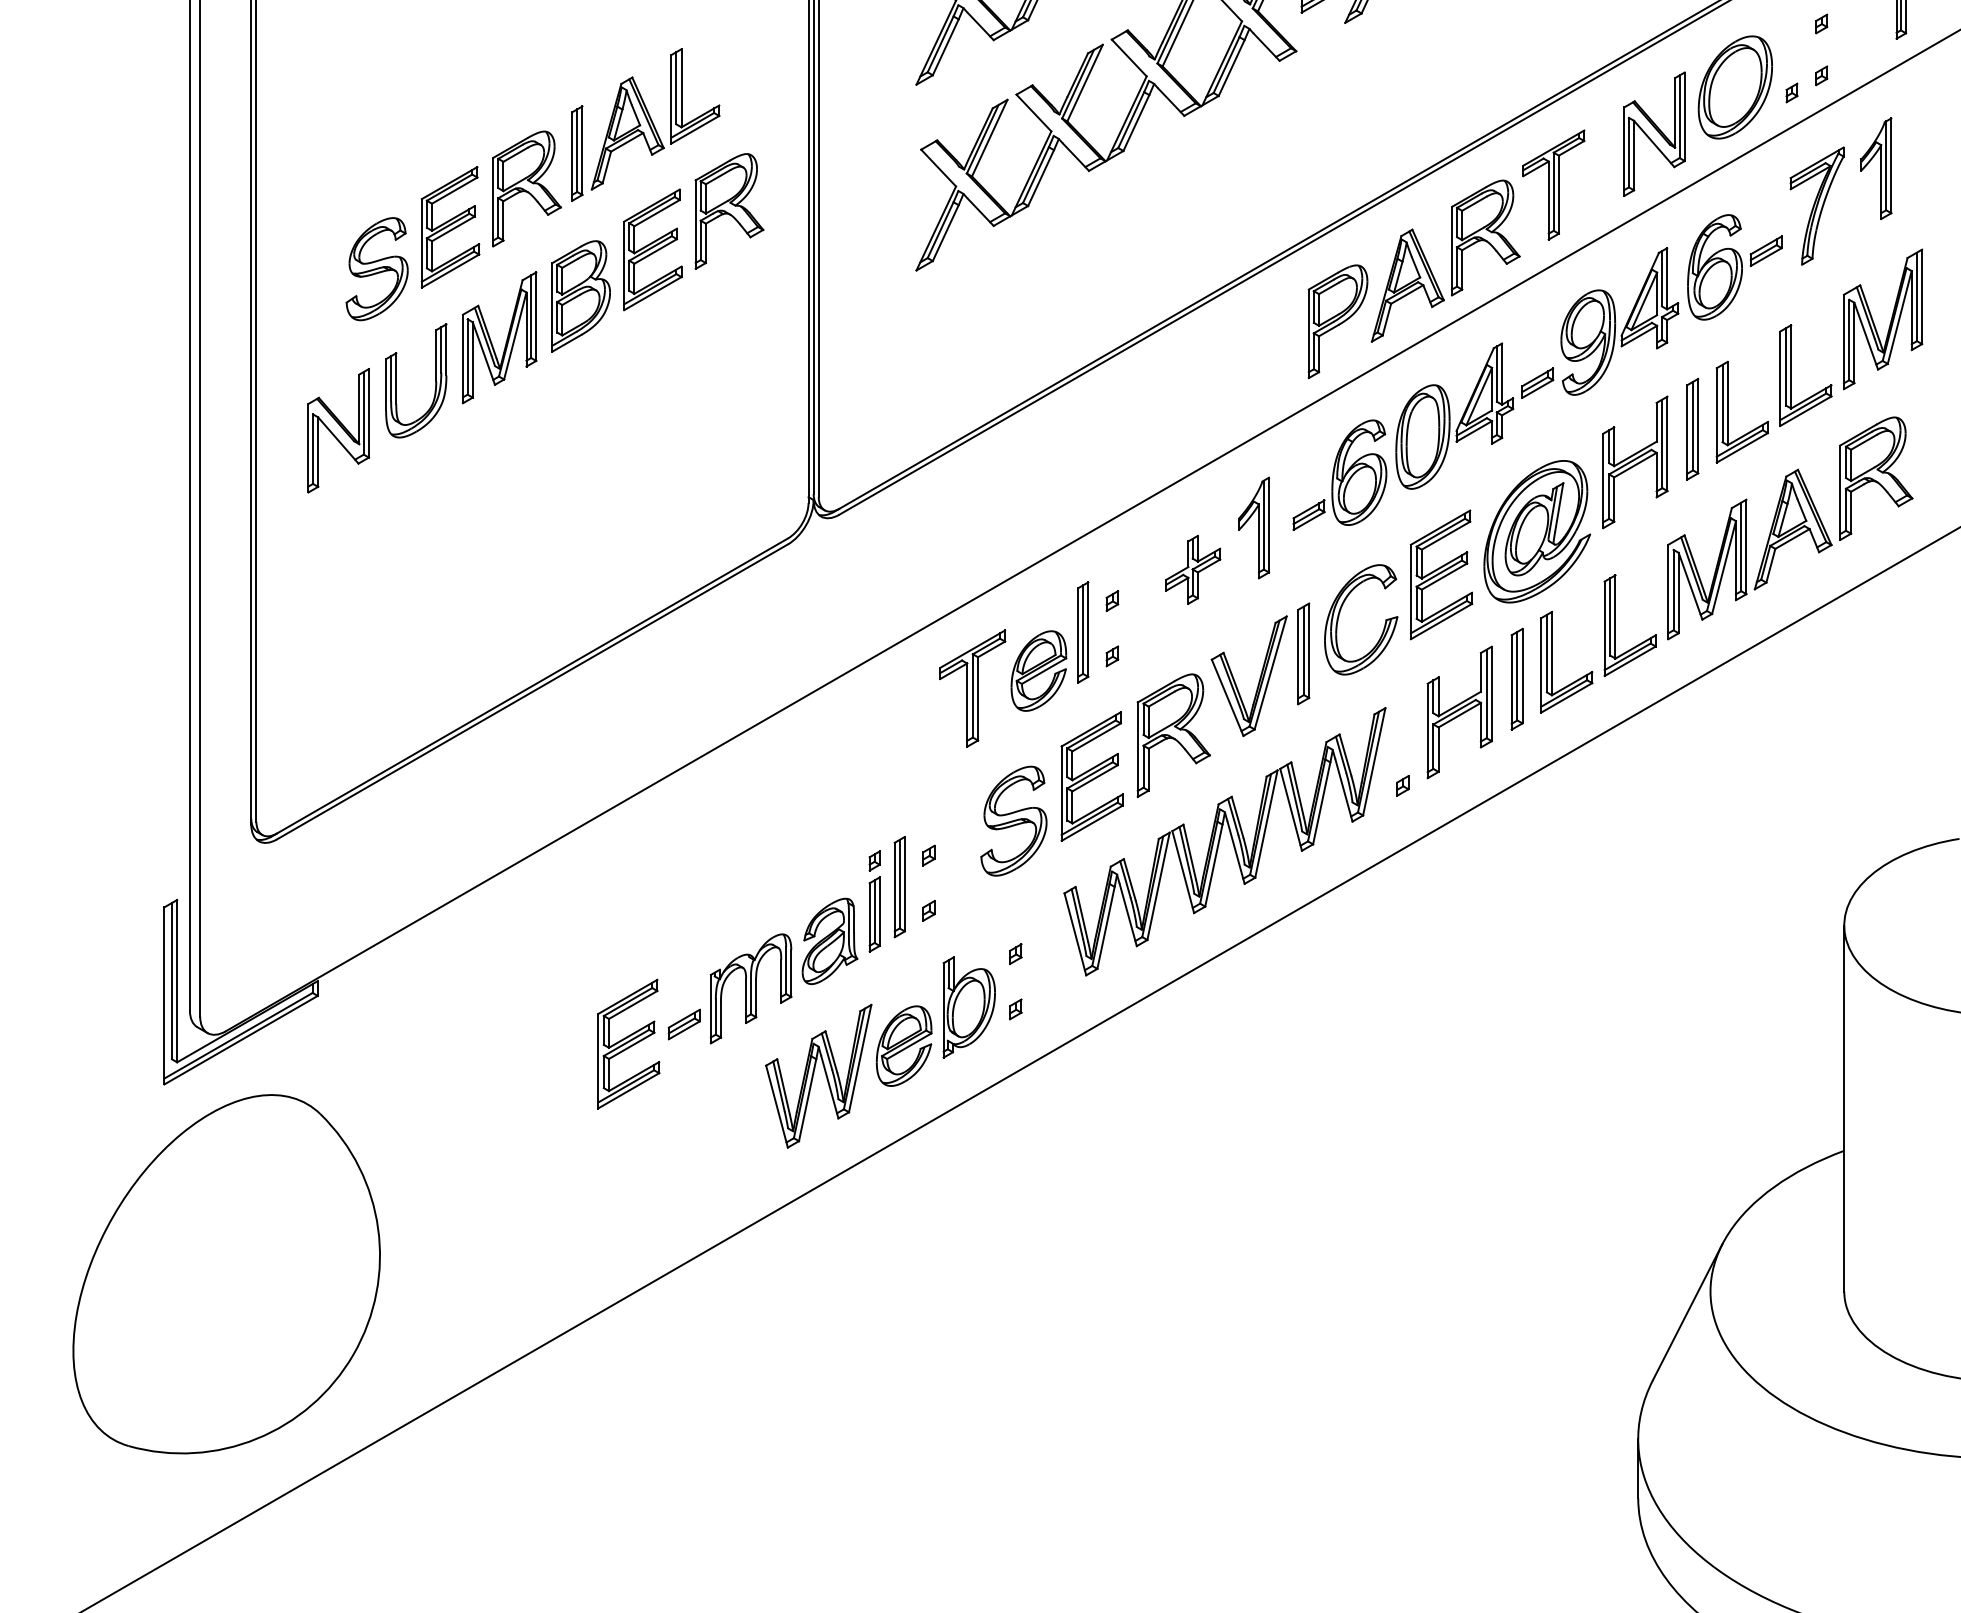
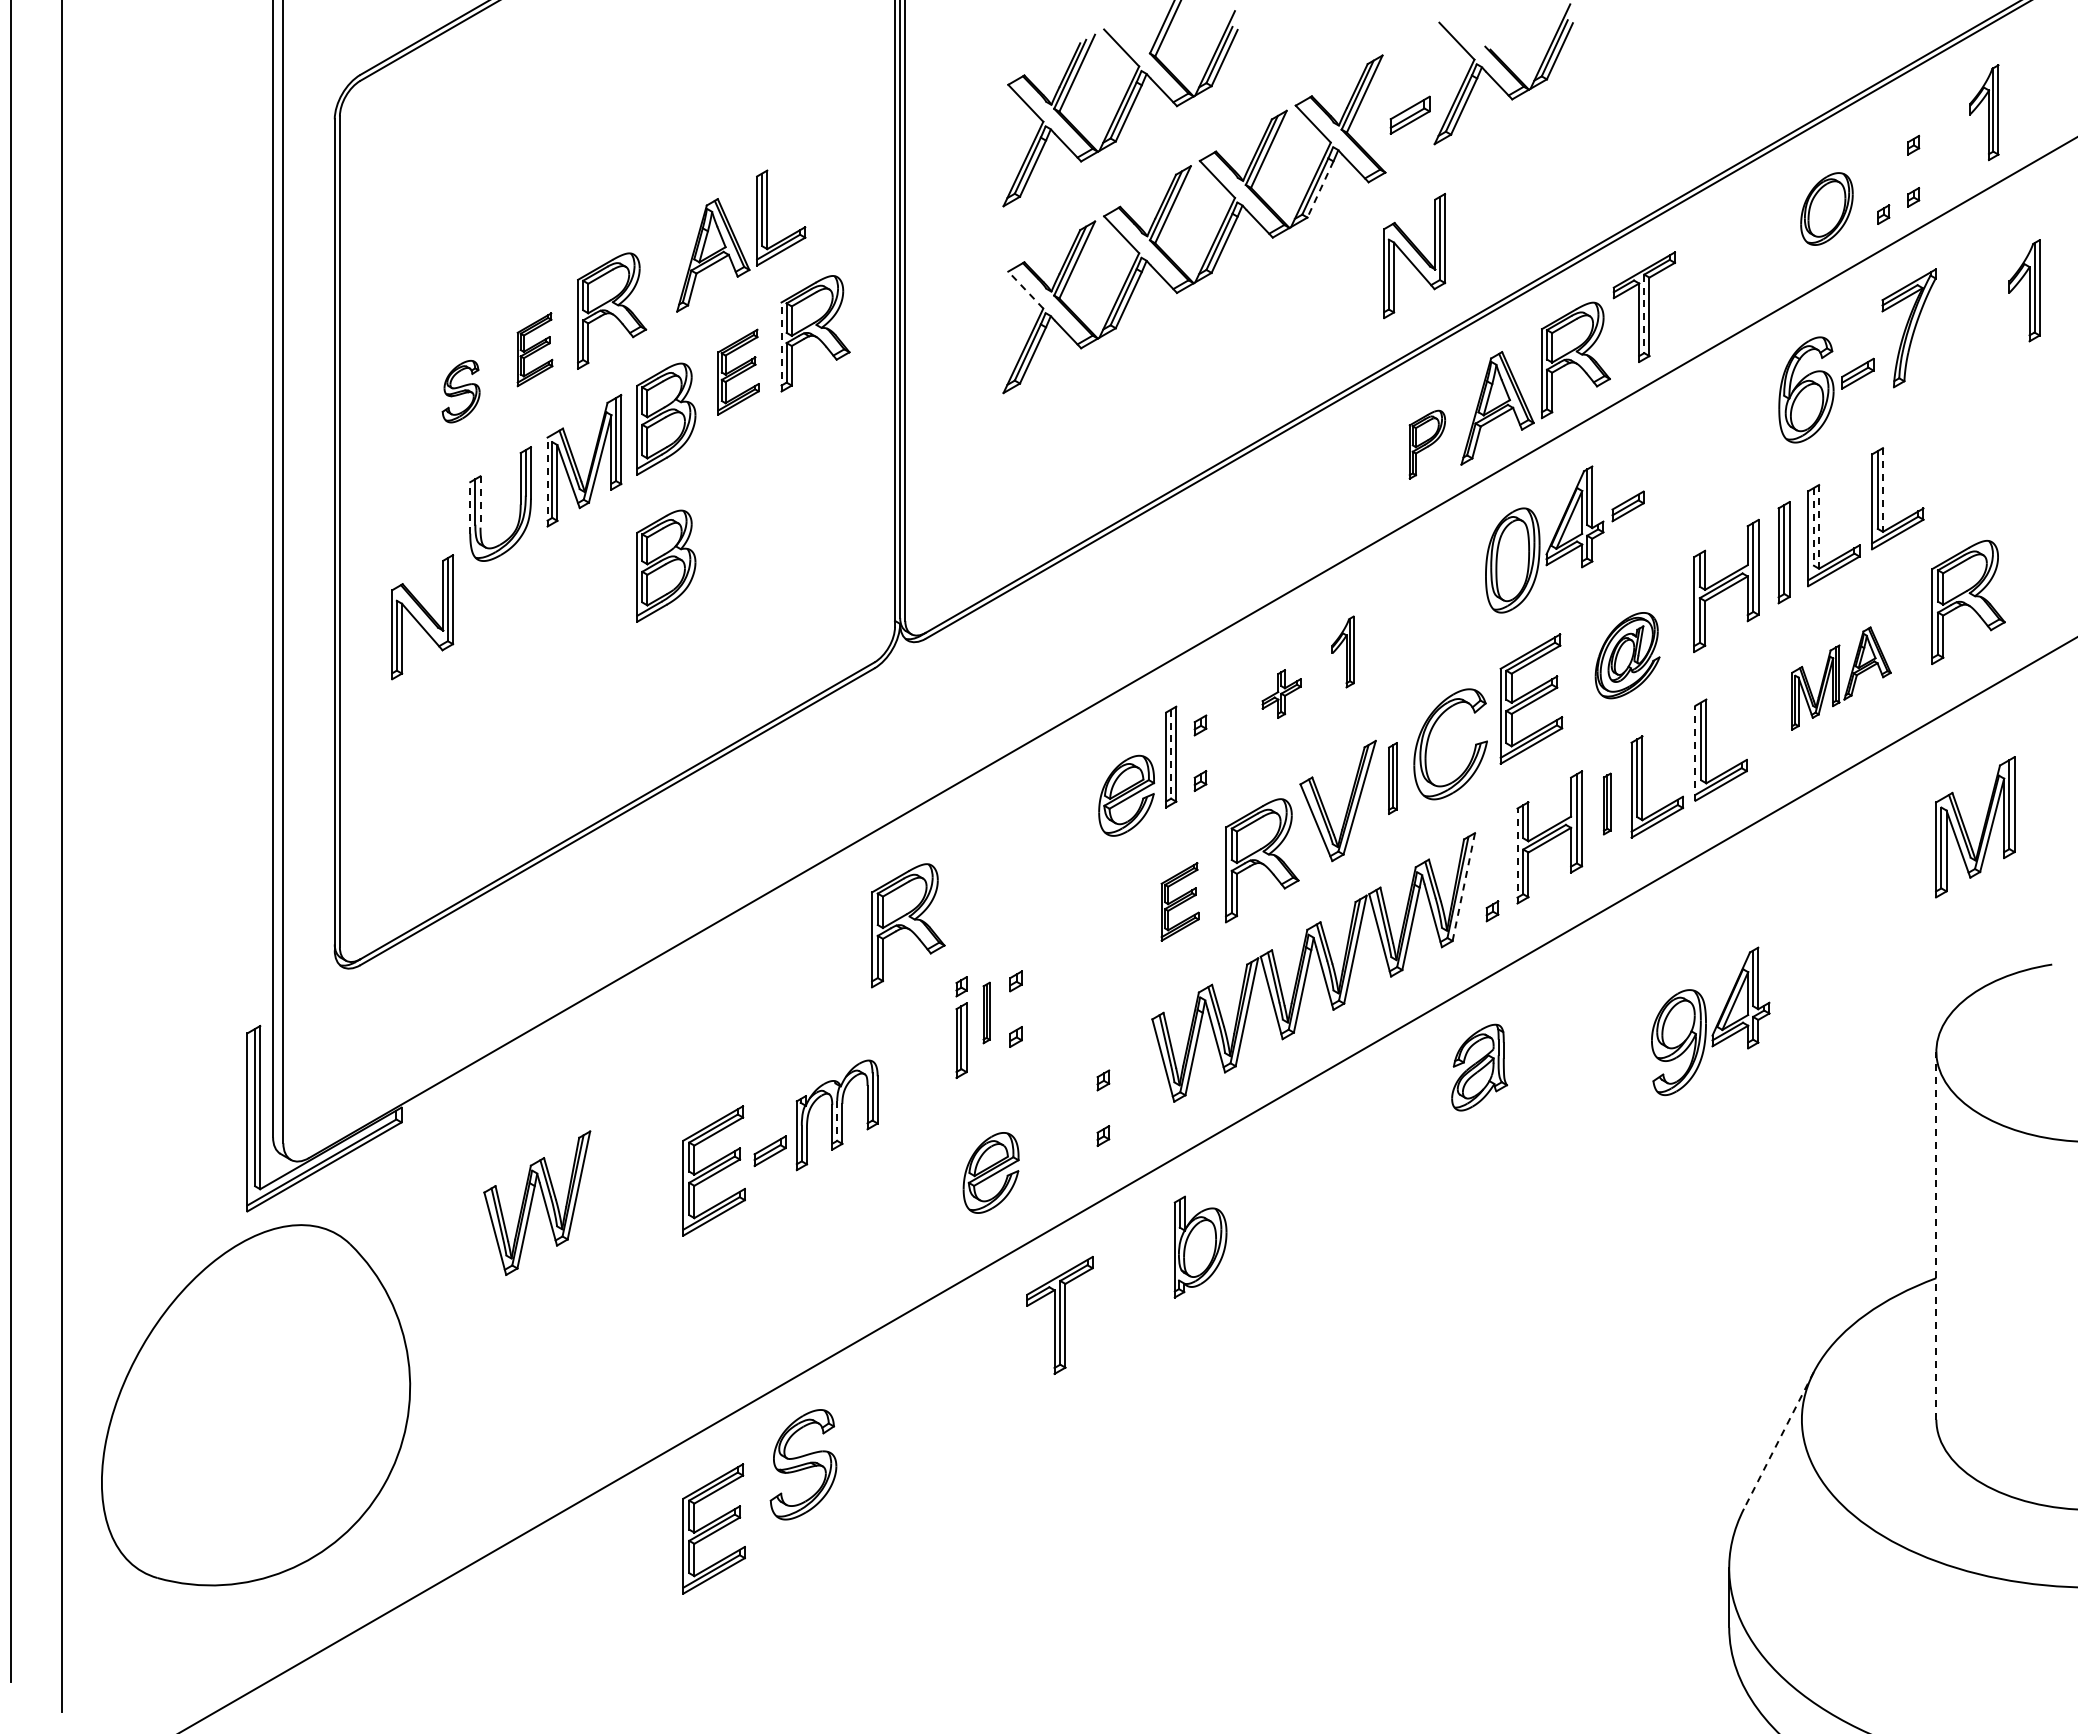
line: (1231, 68) -> (1320, 189), solid -> dashed
part: (1734, 86) -> (1826, 208), size x0.7
part: (1654, 134) -> (1414, 256), moved
part: (577, 153) -> (662, 275), removed
line: (938, 167) -> (1025, 289), solid -> dashed
part: (1876, 168) -> (2024, 290), moved
line: (1553, 192) -> (1644, 314), solid -> dashed
line: (695, 224) -> (781, 346), solid -> dashed
part: (449, 227) -> (534, 349), size x0.6
part: (652, 249) -> (738, 371), size x0.7
part: (376, 268) -> (460, 391), size x0.6
part: (1338, 321) -> (1427, 444), size x0.6
part: (1619, 321) -> (1710, 1021), moved
part: (1890, 321) -> (1982, 829), moved
line: (462, 359) -> (547, 482), solid -> dashed
line: (1790, 367) -> (1882, 490), solid -> dashed
line: (396, 378) -> (480, 501), solid -> dashed
line: (386, 384) -> (470, 507), solid -> dashed
line: (1722, 403) -> (1813, 526), solid -> dashed
line: (1728, 403) -> (1819, 526), solid -> dashed
part: (338, 431) -> (422, 617), moved
part: (581, 441) -> (666, 565), added
part: (1339, 474) -> (1428, 598), removed
part: (1254, 527) -> (1343, 651), size x0.7
part: (1537, 531) -> (1627, 655), size x0.6
part: (1749, 554) -> (1841, 678), size x0.6
part: (1192, 569) -> (1281, 693), size x0.7
line: (1604, 627) -> (1695, 752), solid -> dashed
line: (1083, 629) -> (1171, 754), solid -> dashed
part: (1303, 653) -> (1392, 778), size x0.7
part: (1516, 678) -> (1606, 803), size x0.6
part: (972, 688) -> (1059, 1315), moved
line: (1427, 730) -> (1517, 855), solid -> dashed
line: (1373, 762) -> (1463, 887), solid -> dashed
part: (1091, 776) -> (1179, 901), size x0.6
part: (821, 800) -> (908, 925), added
part: (1013, 820) -> (803, 1464), moved
part: (899, 886) -> (986, 1012), size x0.6
part: (829, 941) -> (1479, 1067), moved
line: (751, 993) -> (837, 1120), solid -> dashed
part: (969, 1006) -> (1200, 1246), moved
part: (818, 1075) -> (537, 1202), moved
line: (1844, 1108) -> (1936, 1235), solid -> dashed
part: (227, 1274) -> (256, 1405), moved
line: (1687, 1312) -> (1778, 1440), solid -> dashed
part: (628, 1399) -> (713, 1528), added

